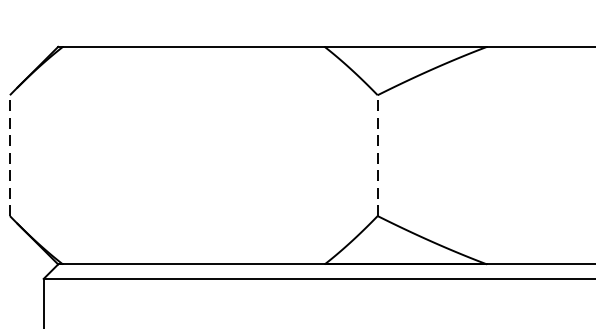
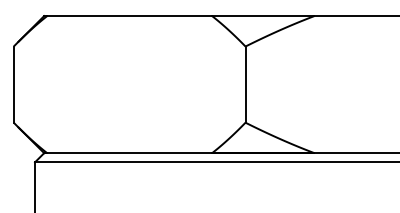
line: (9, 155) -> (13, 84), dashed -> solid
line: (377, 155) -> (245, 84), dashed -> solid

